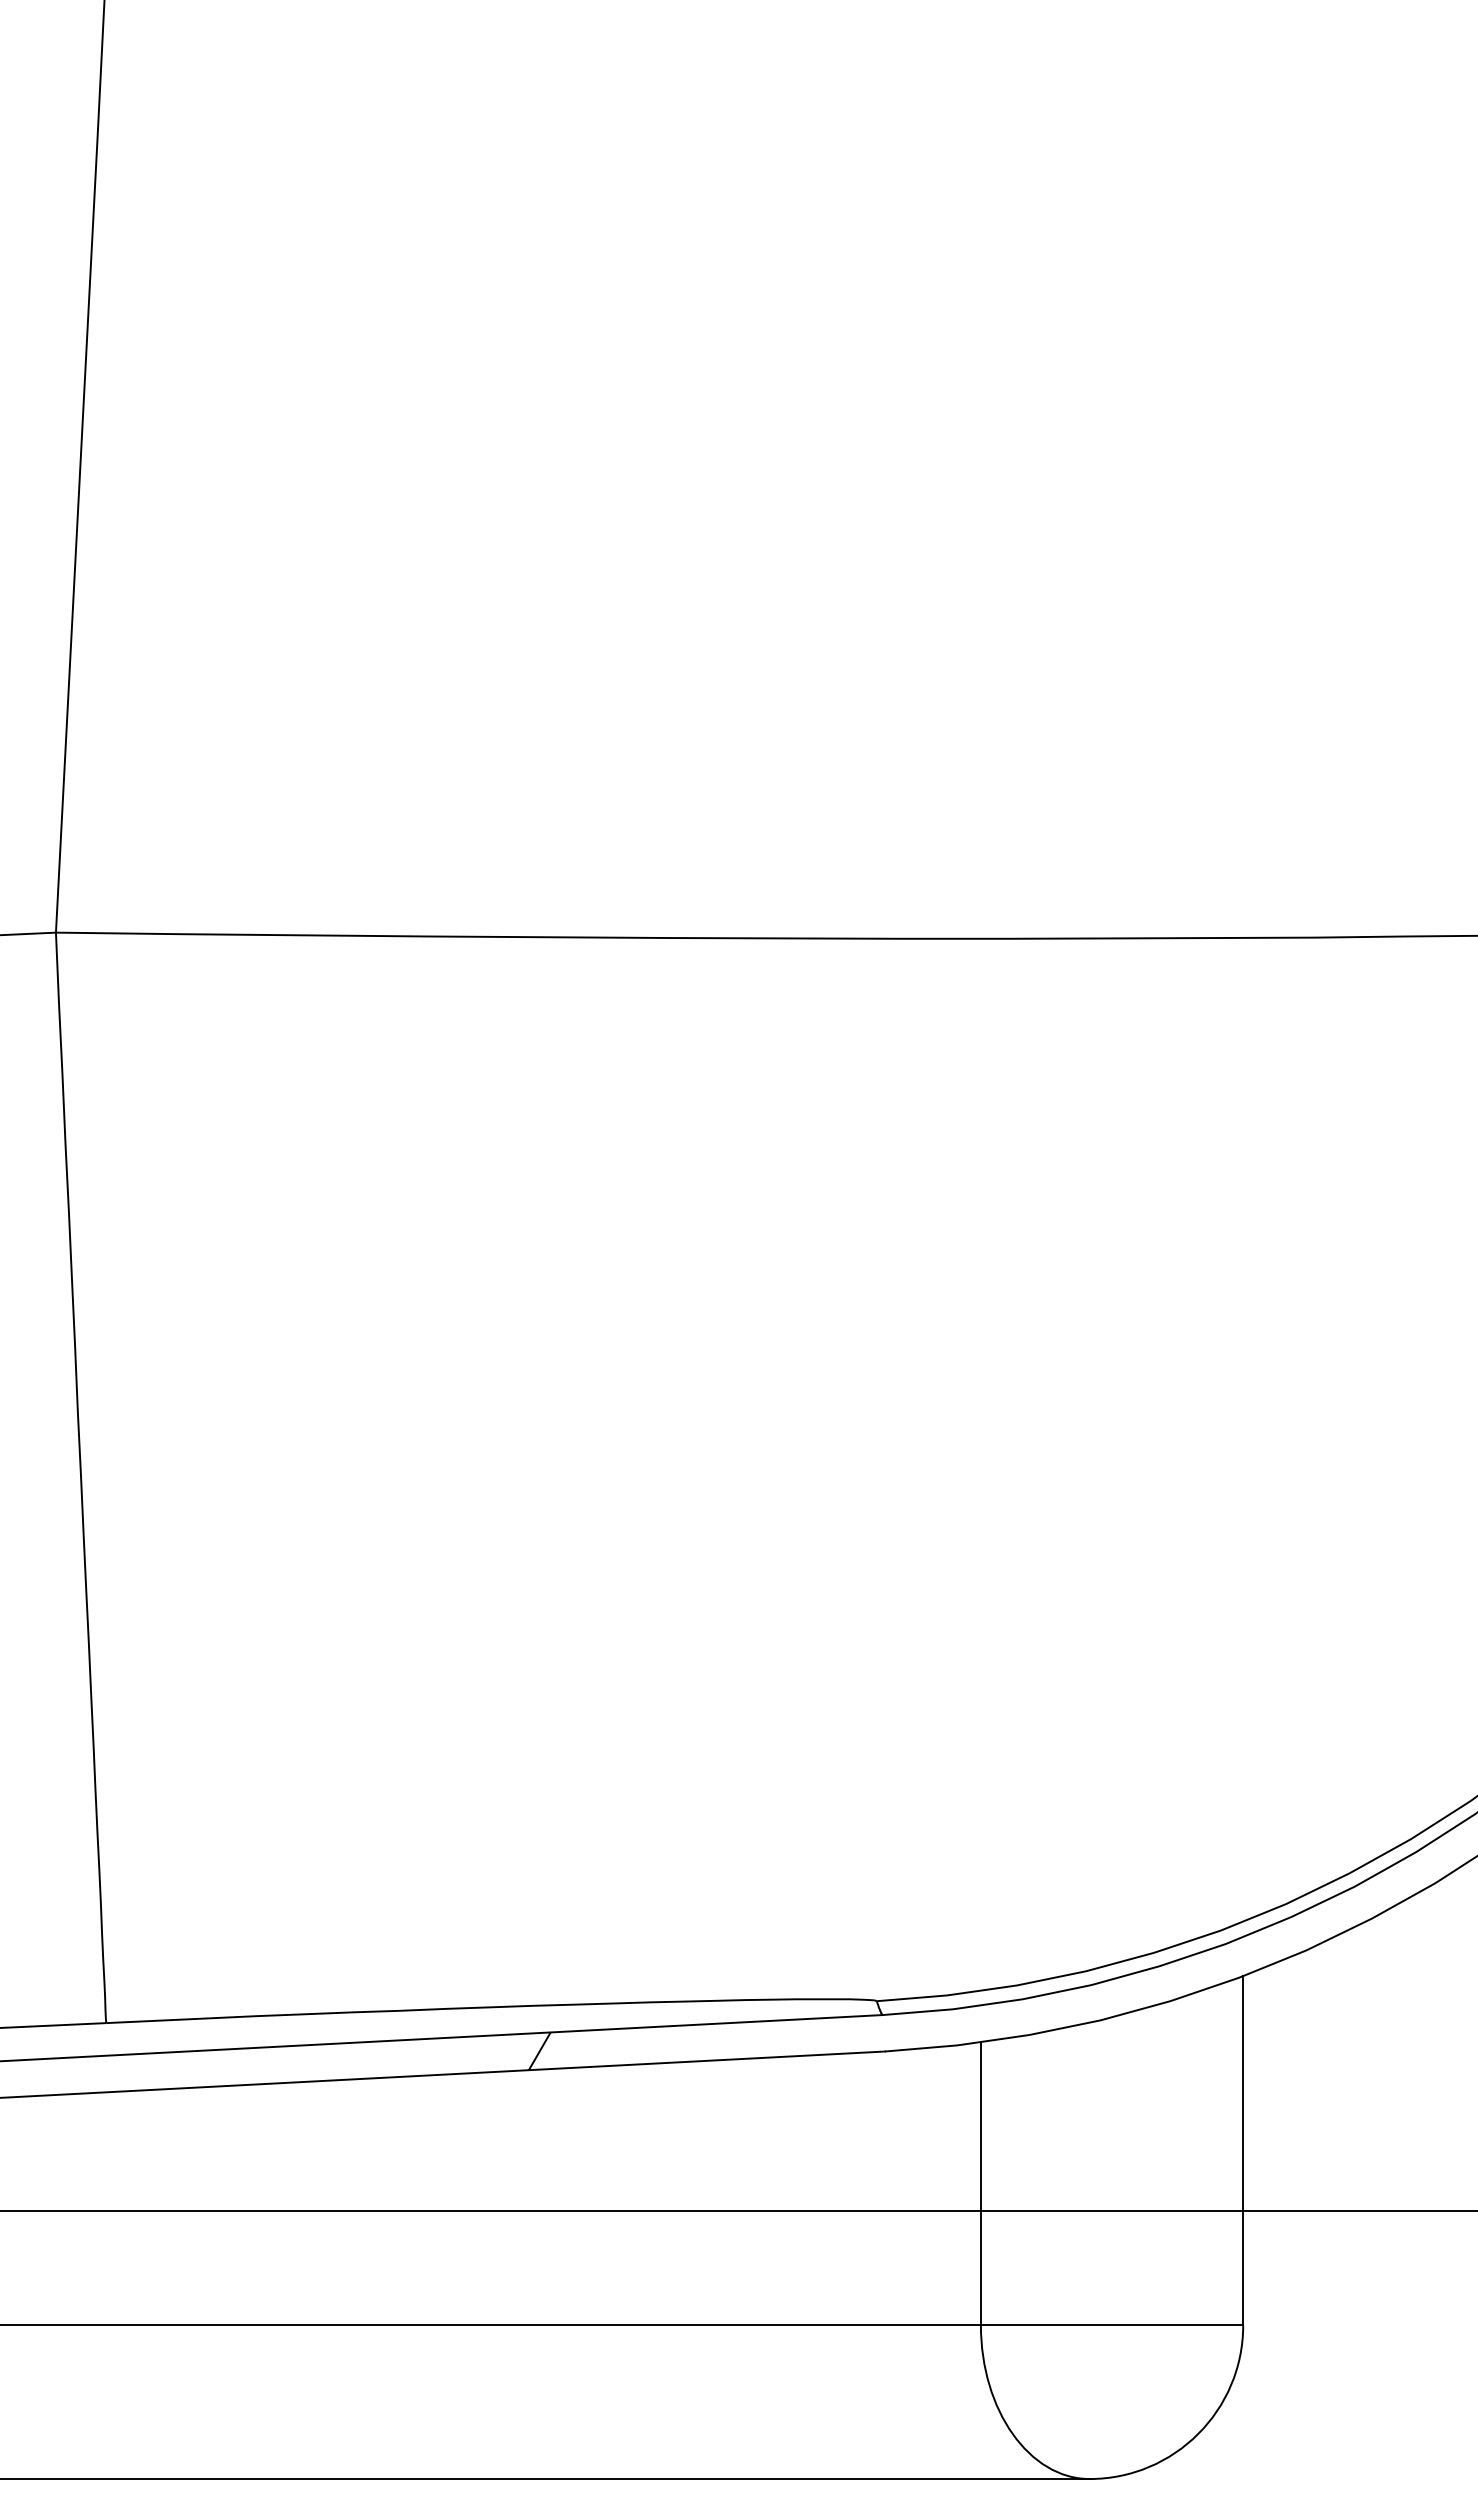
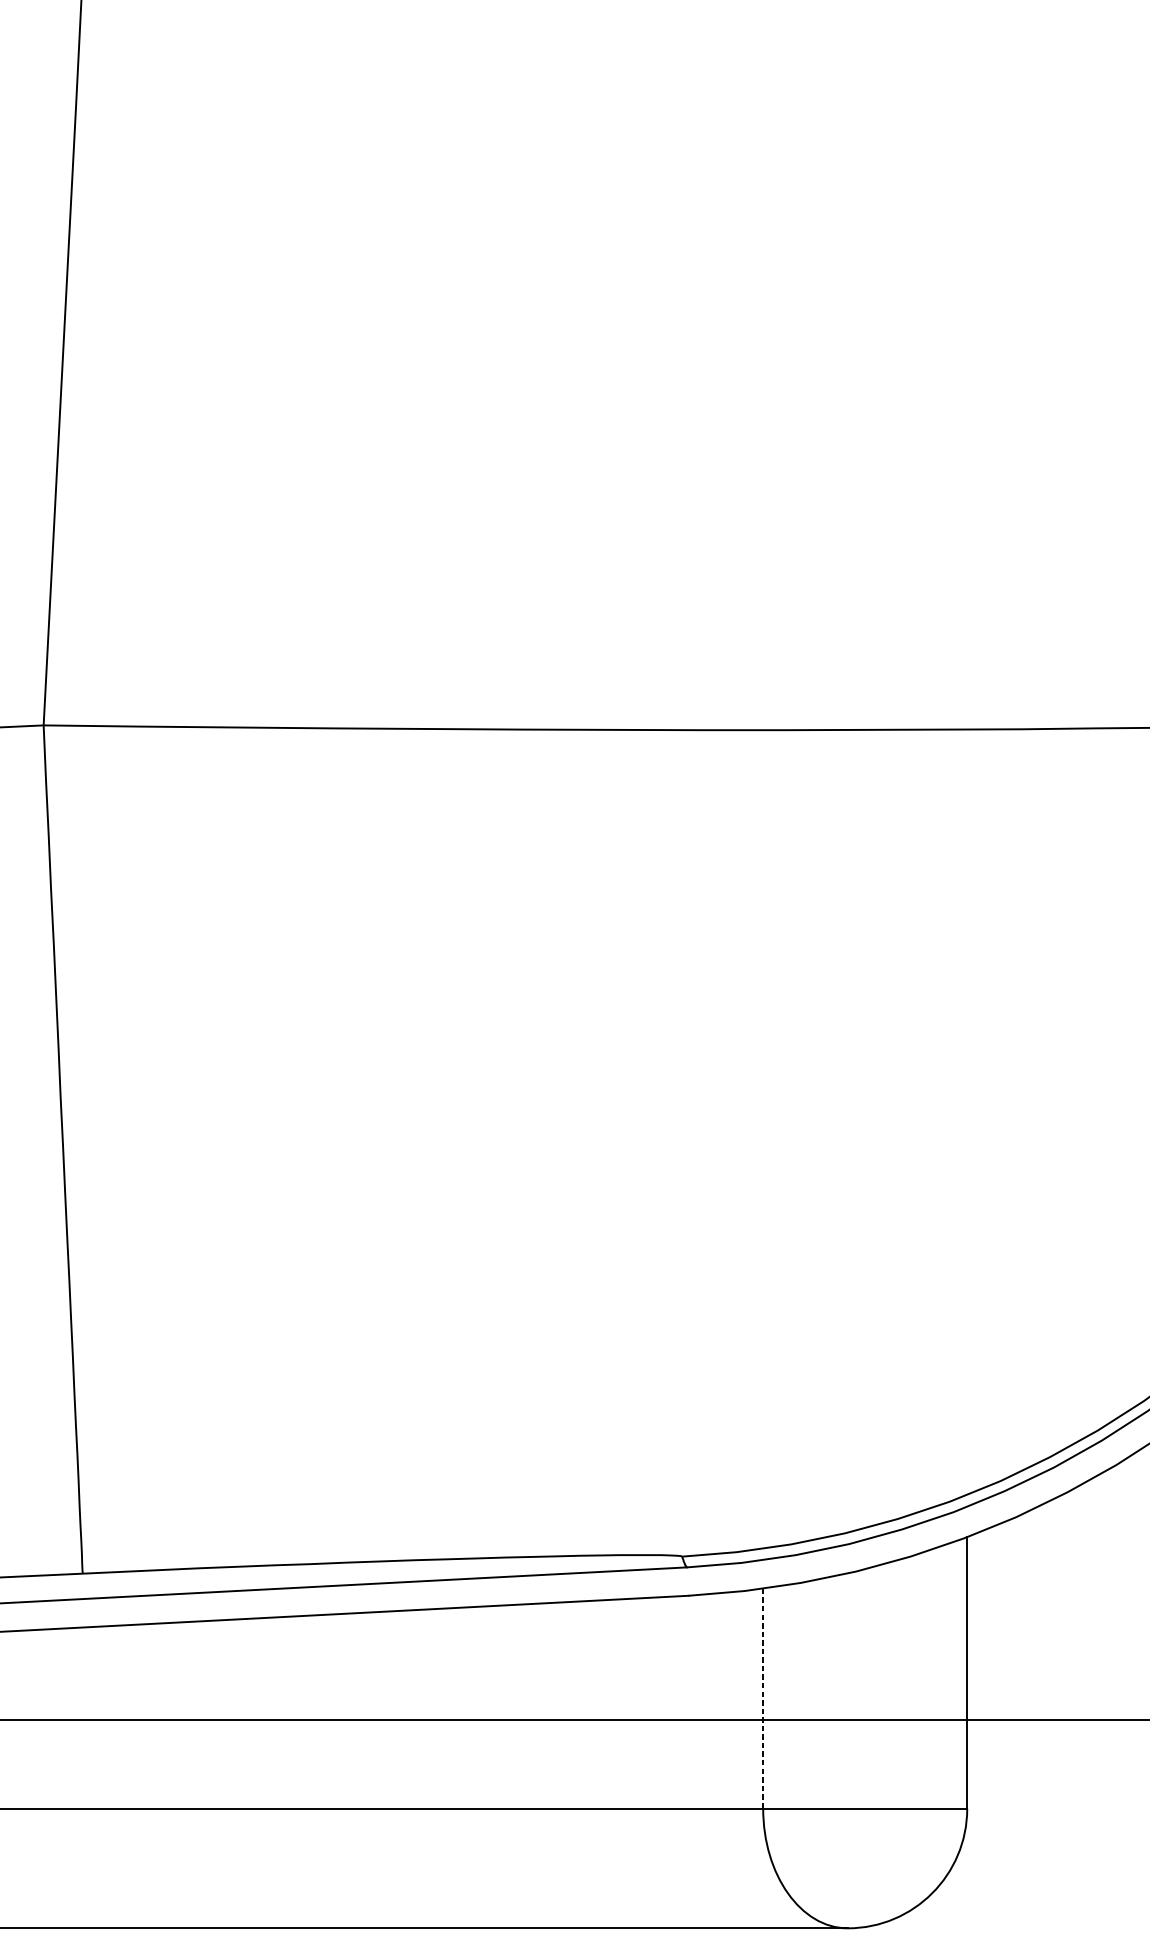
hatch: (539, 2051) -> (419, 1595), removed
line: (980, 2184) -> (762, 1699), solid -> dashed

